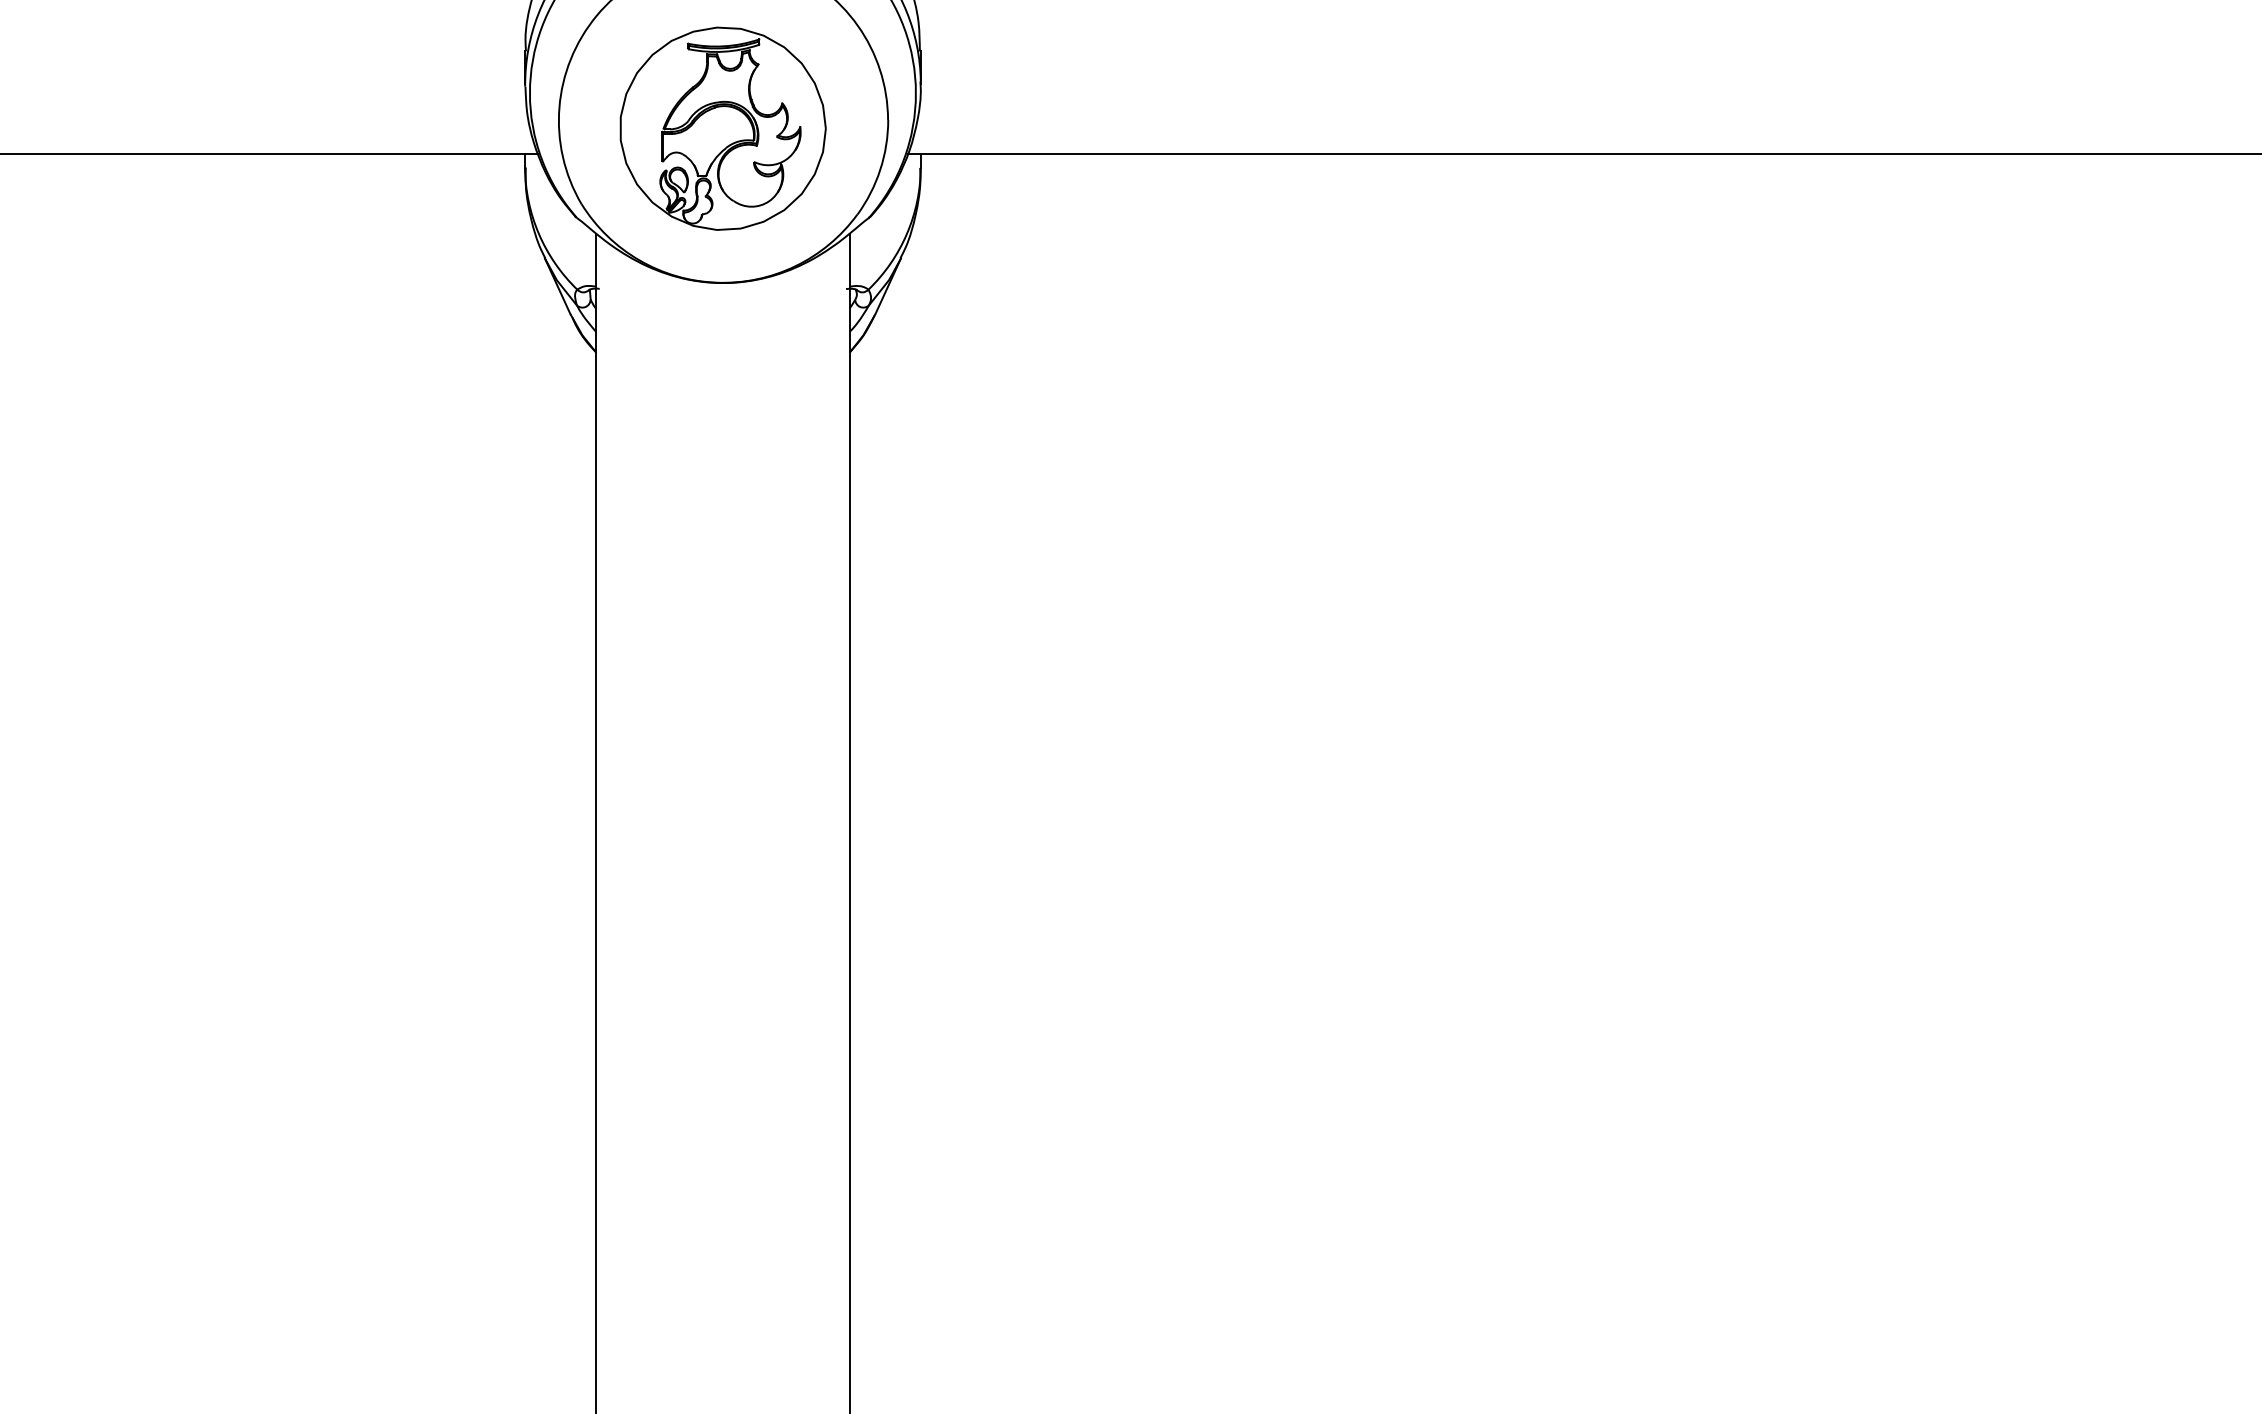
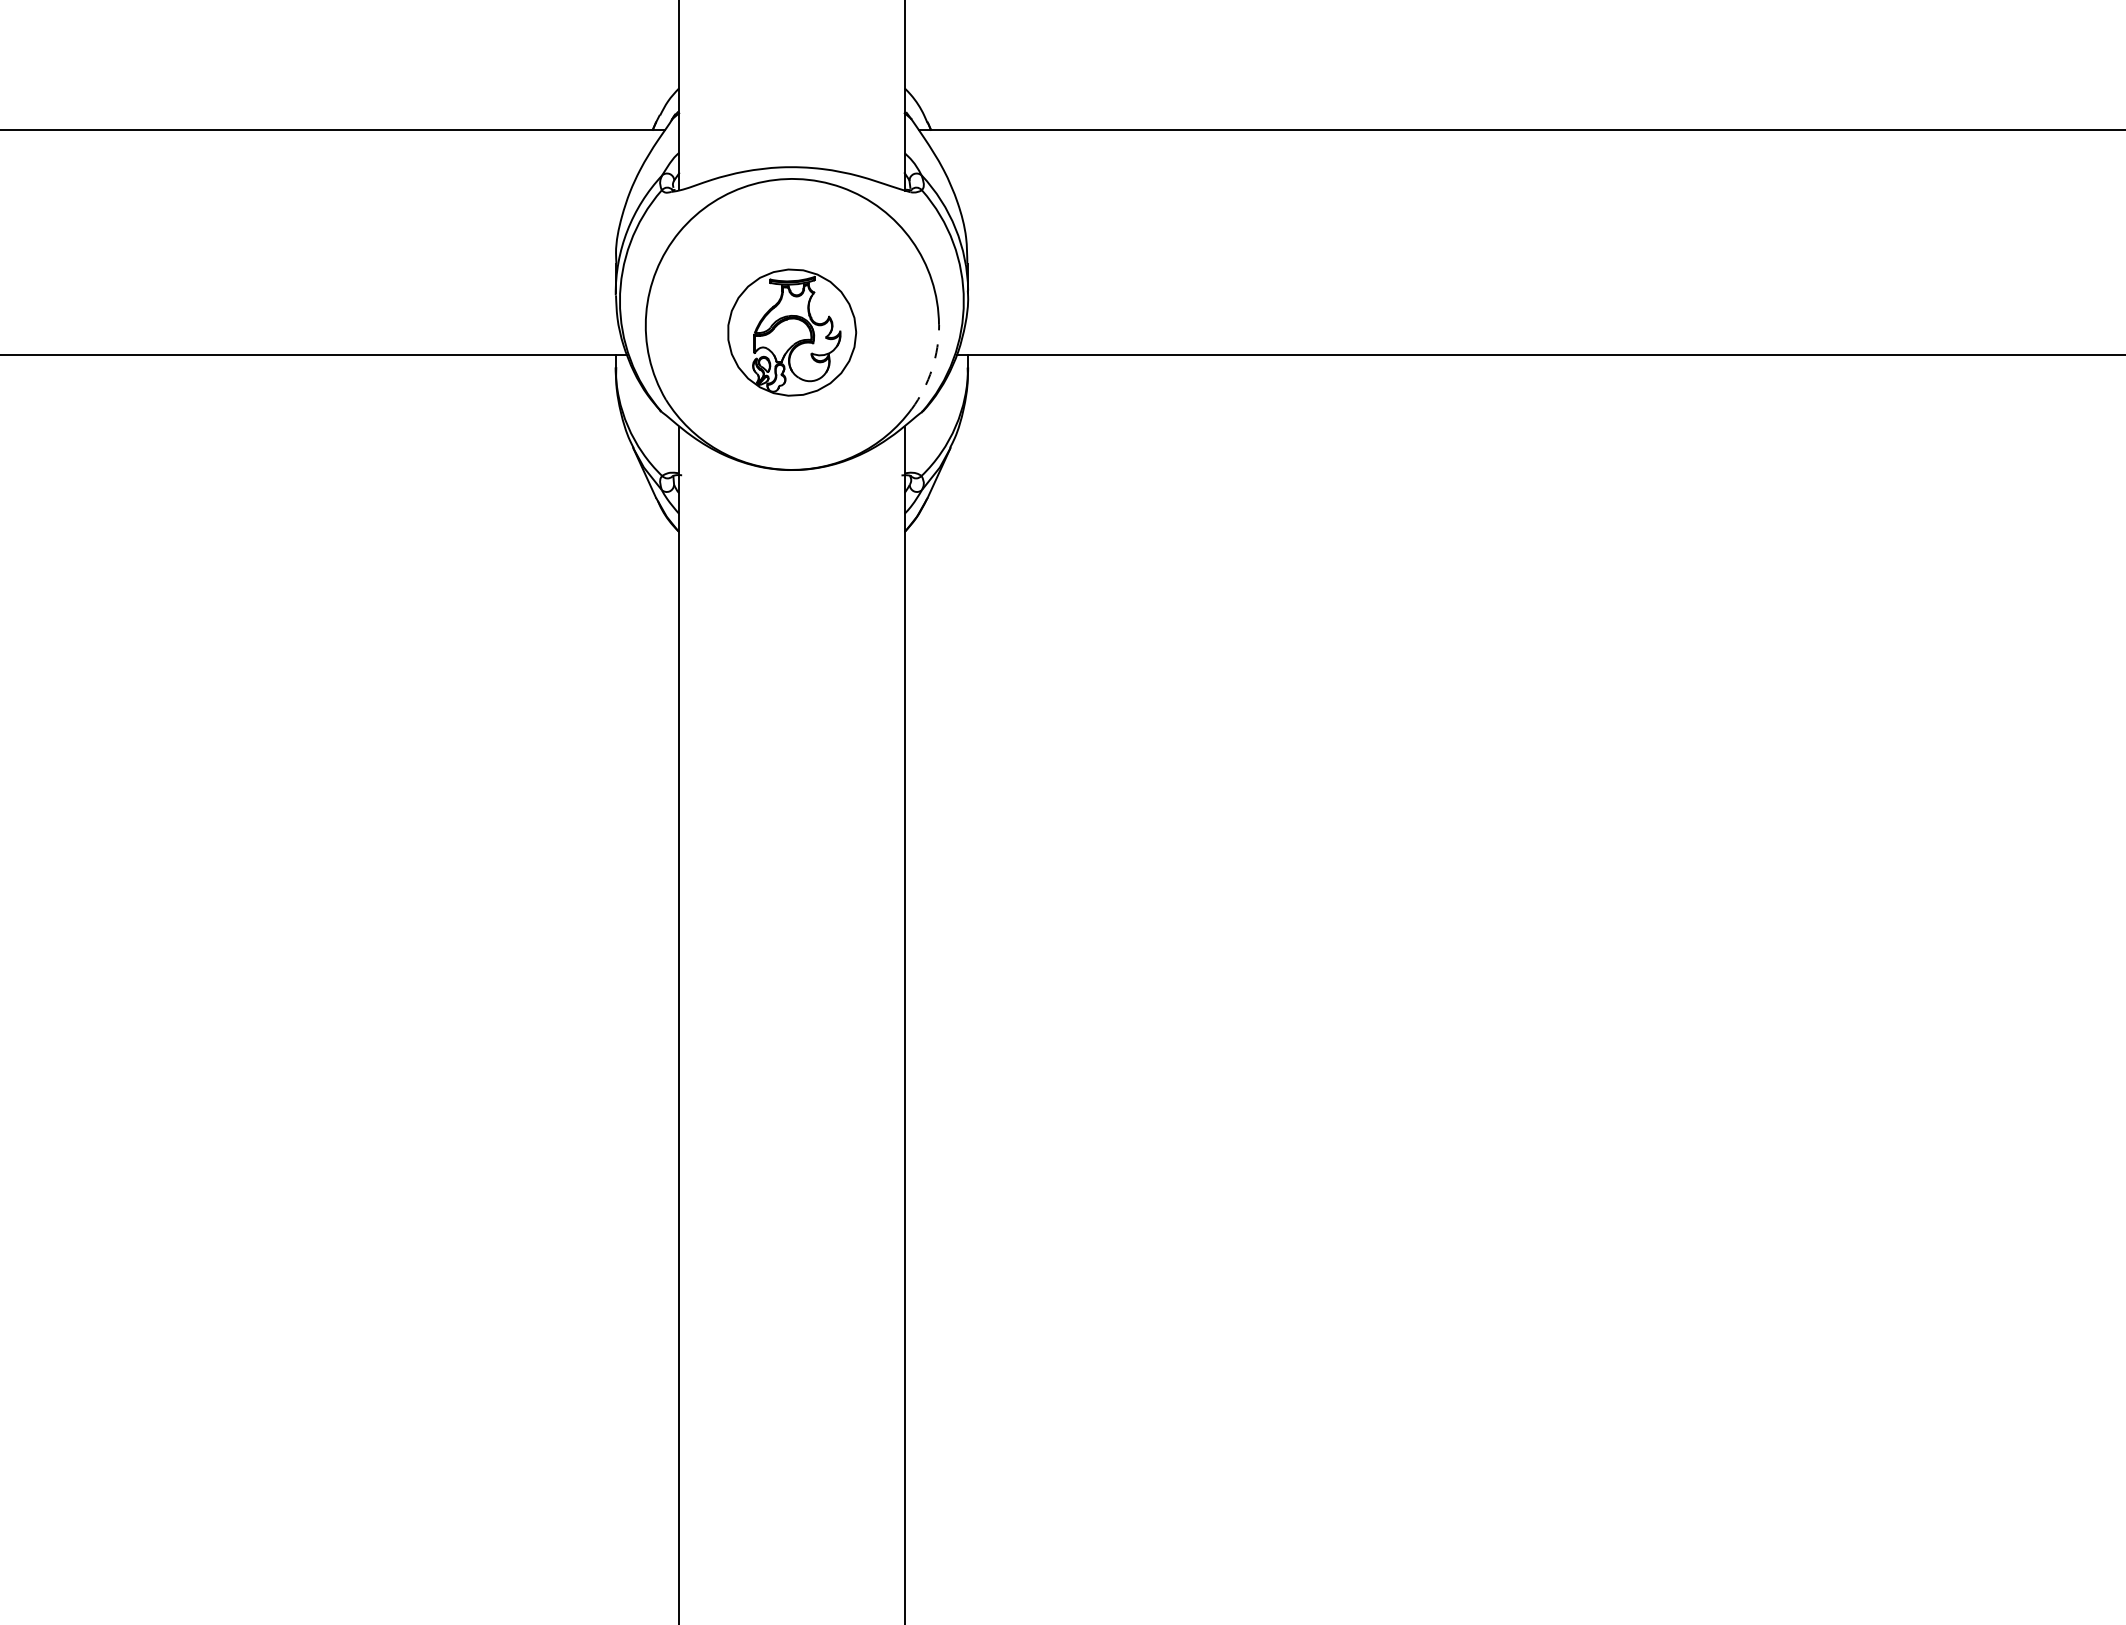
part: (723, 128) -> (792, 332), size x0.7
arc: (880, 170) -> (932, 369), solid -> dashed

